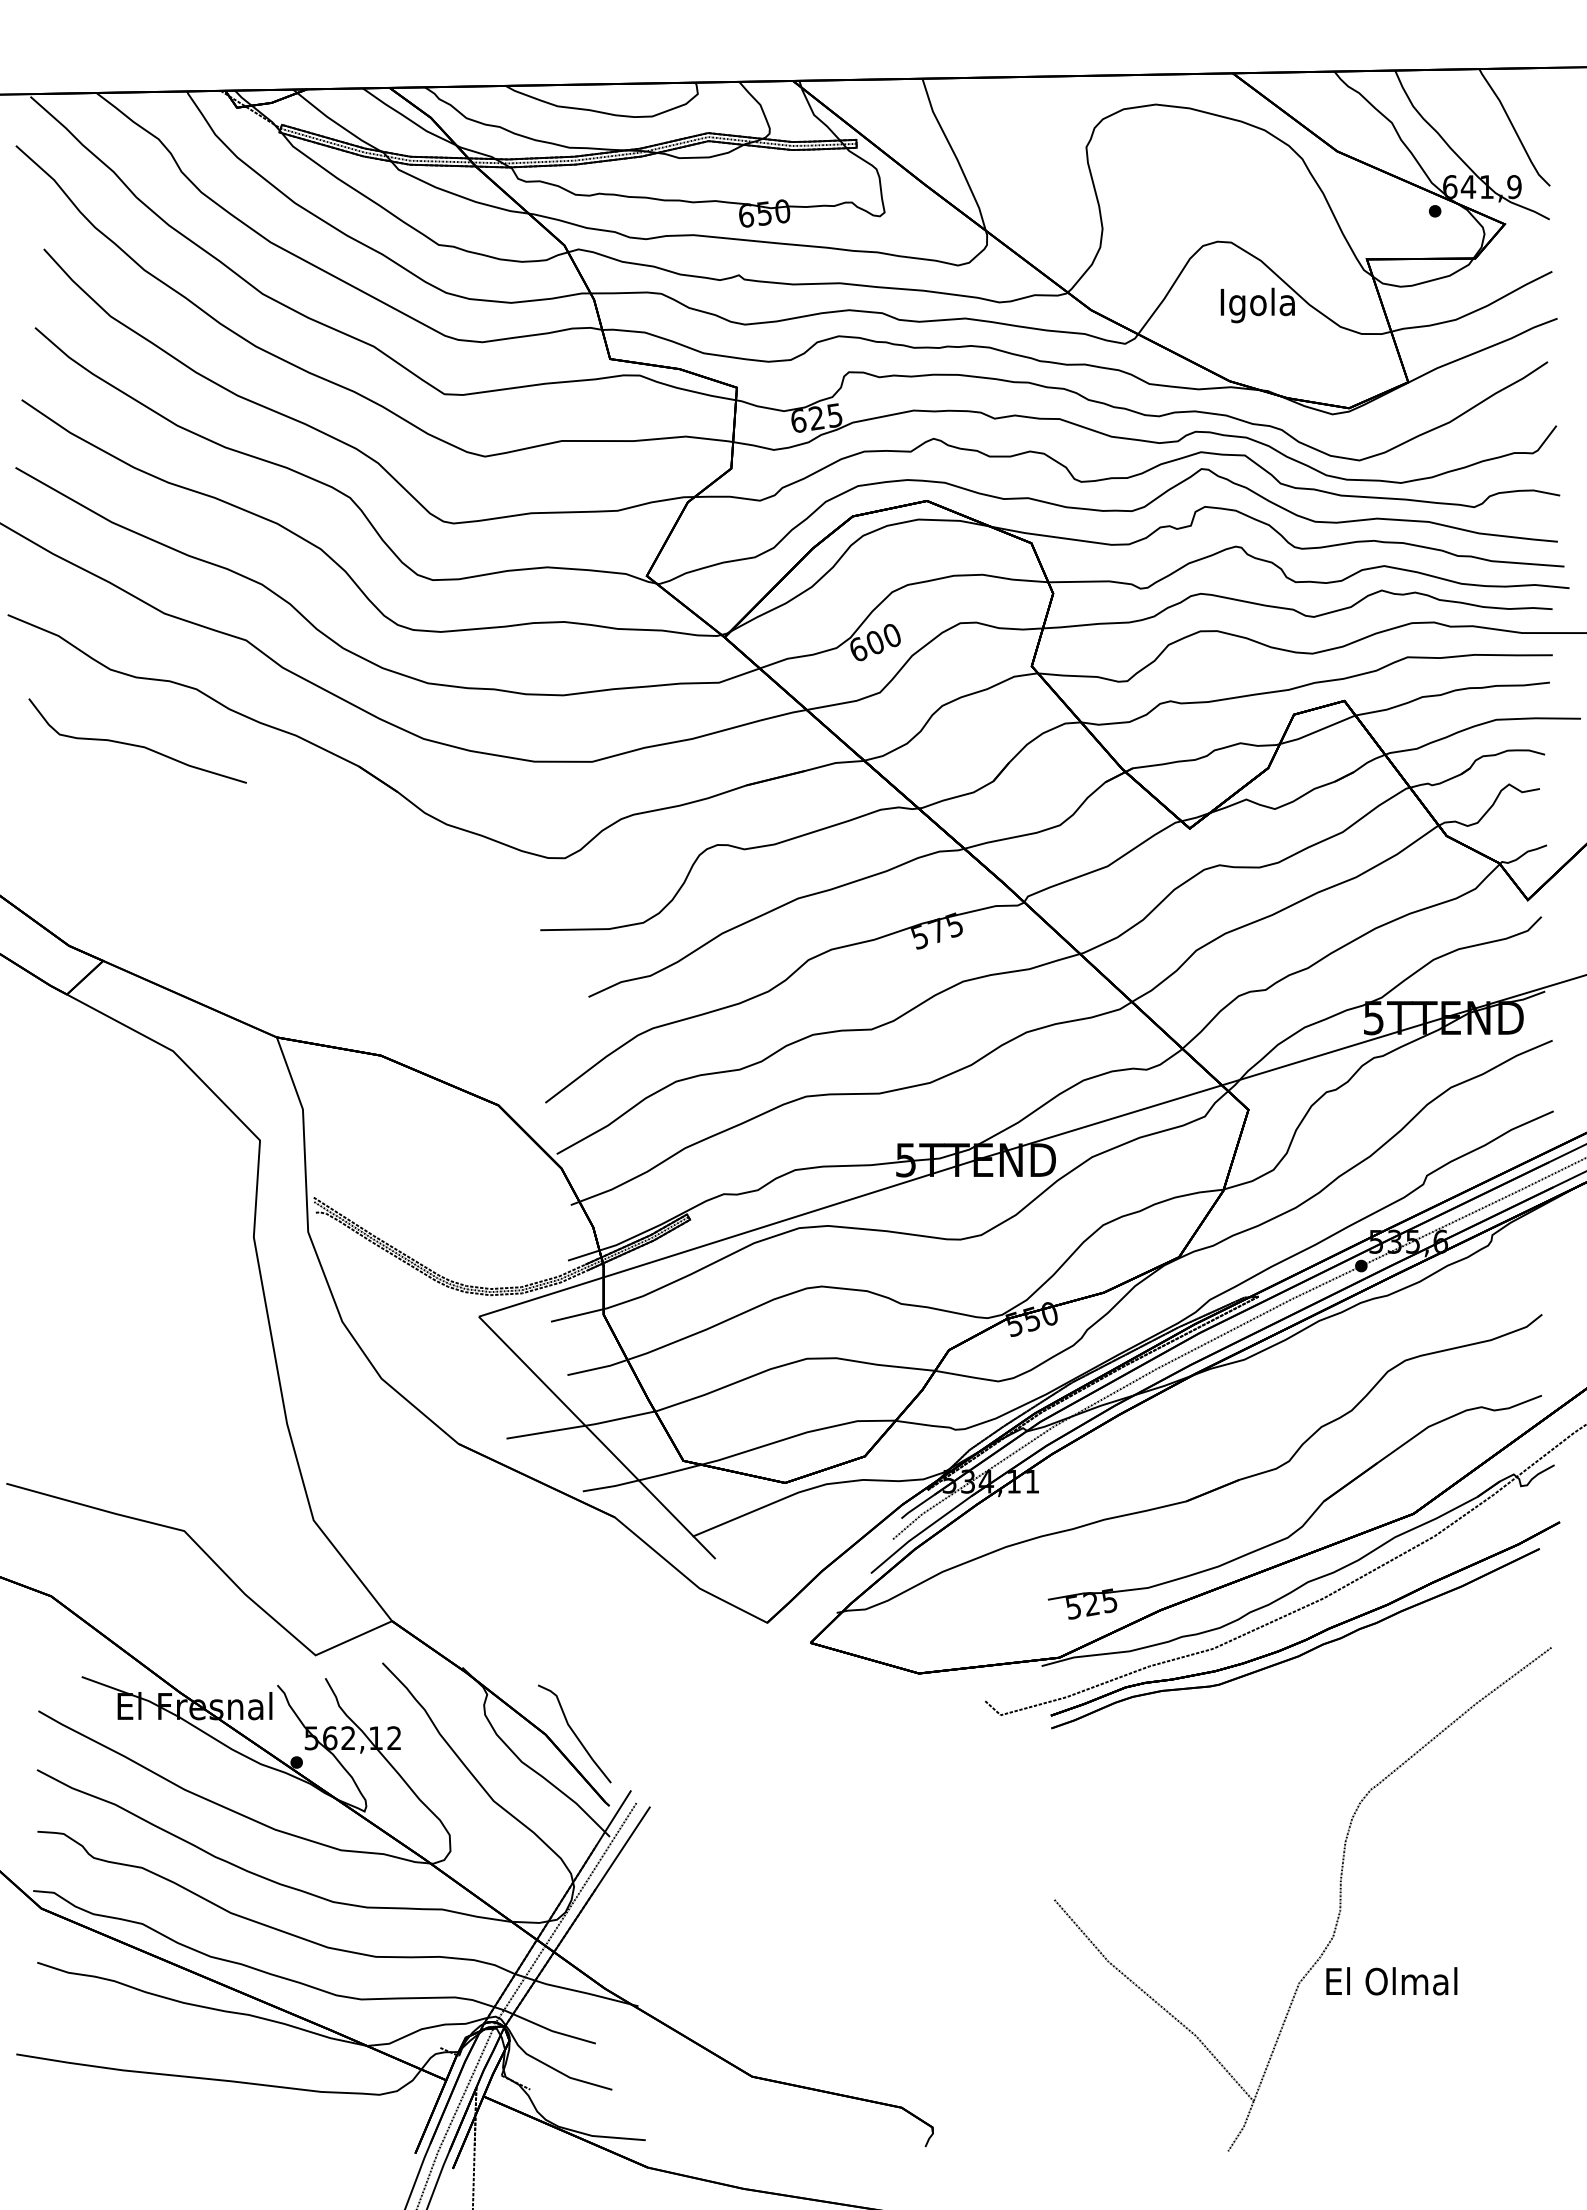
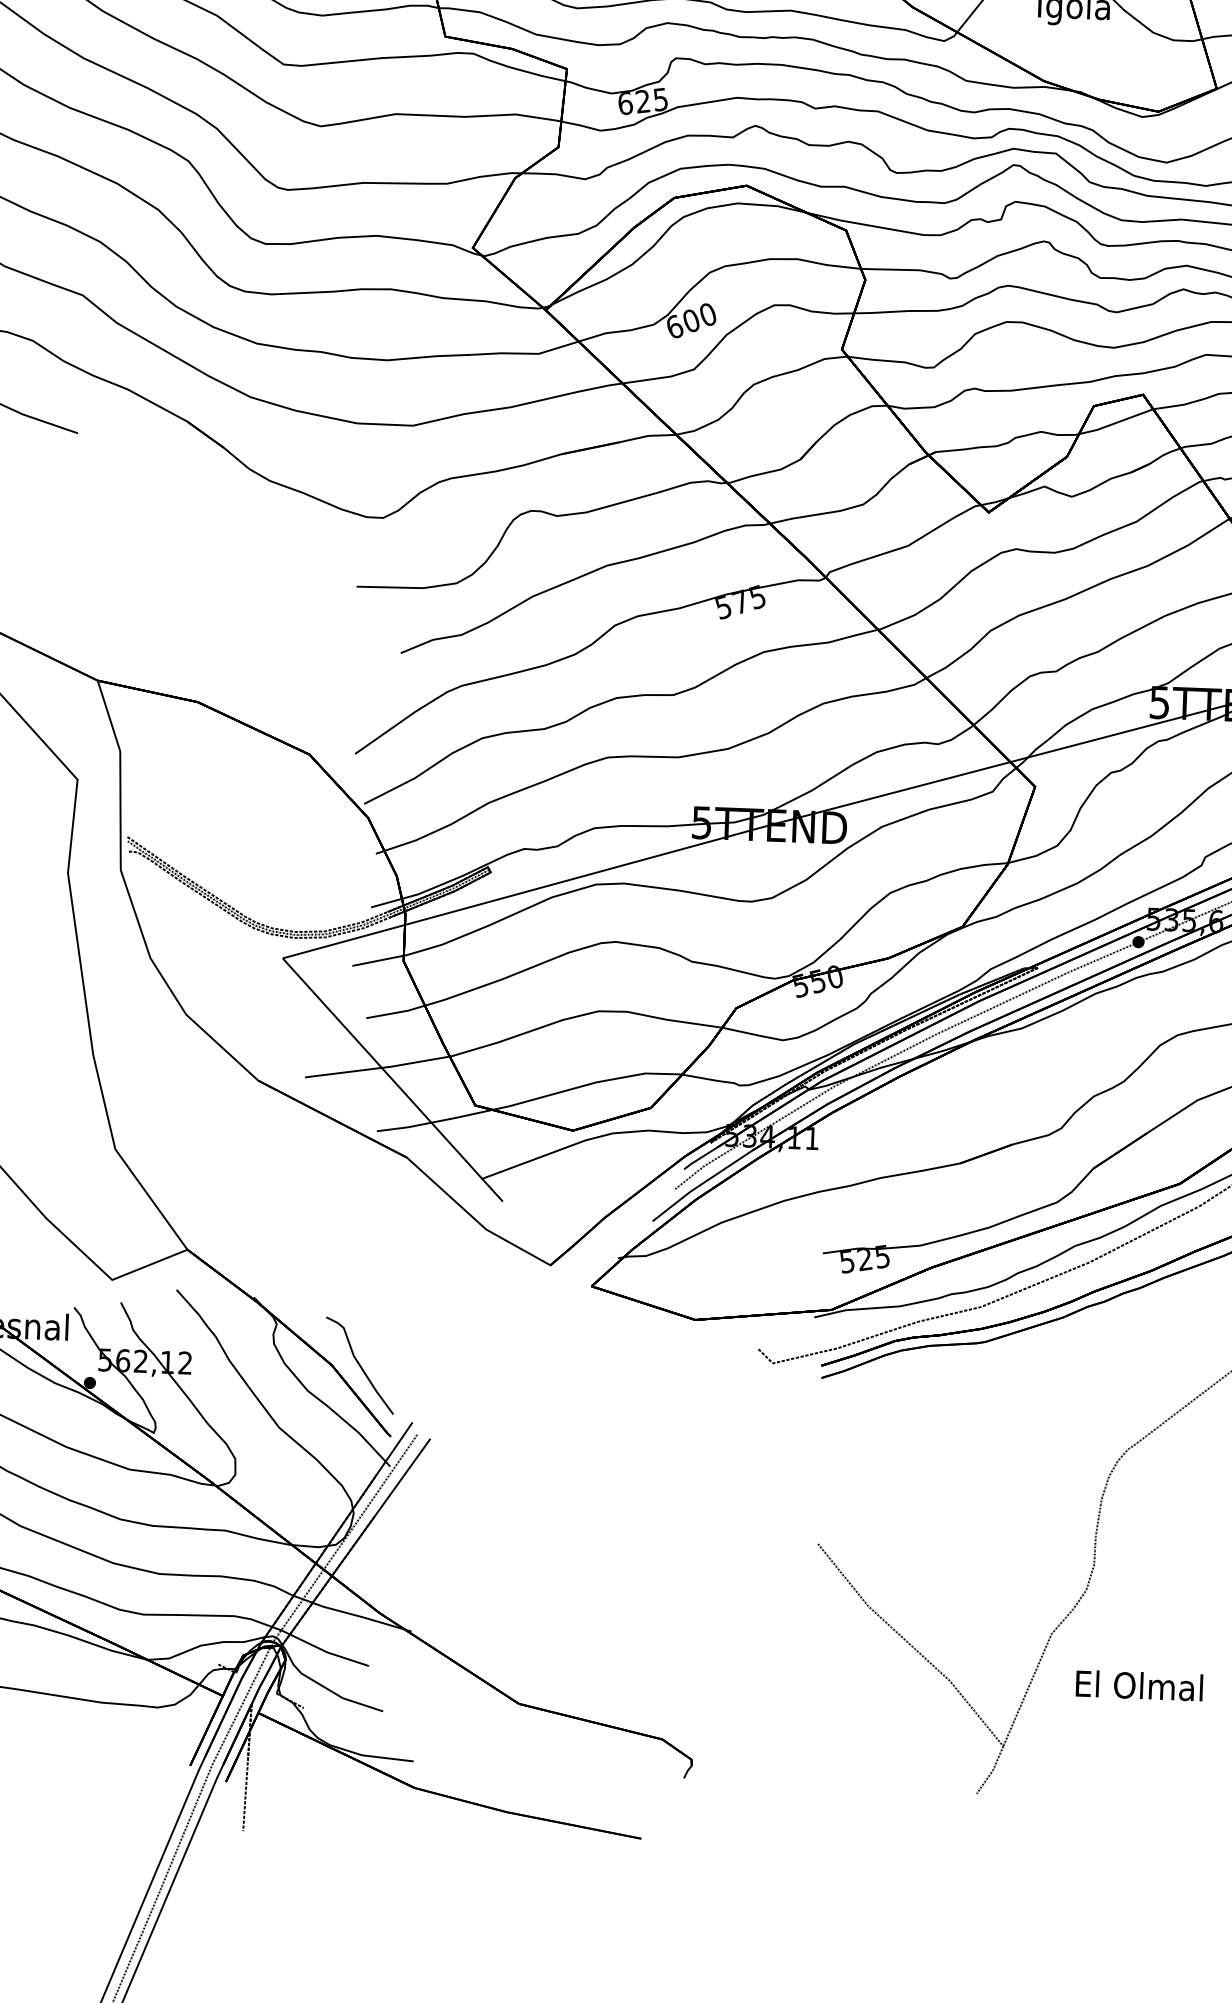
text: (1391, 1981) -> (1139, 1685), moved

